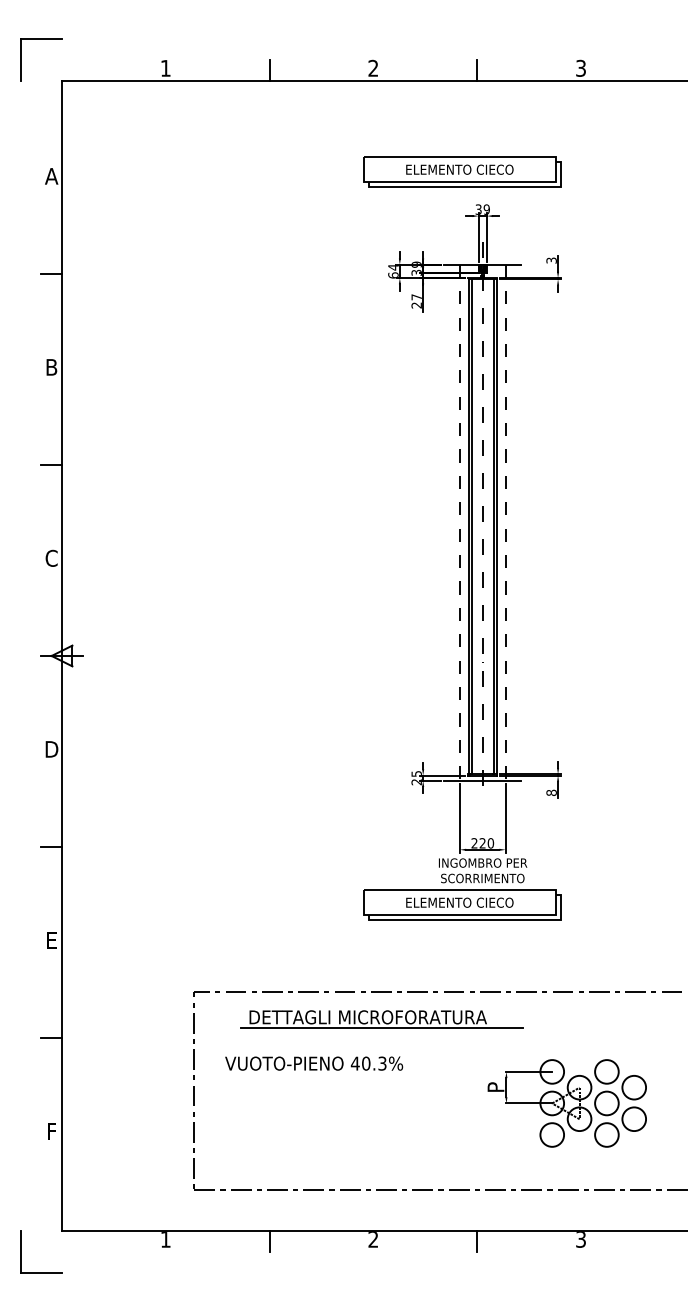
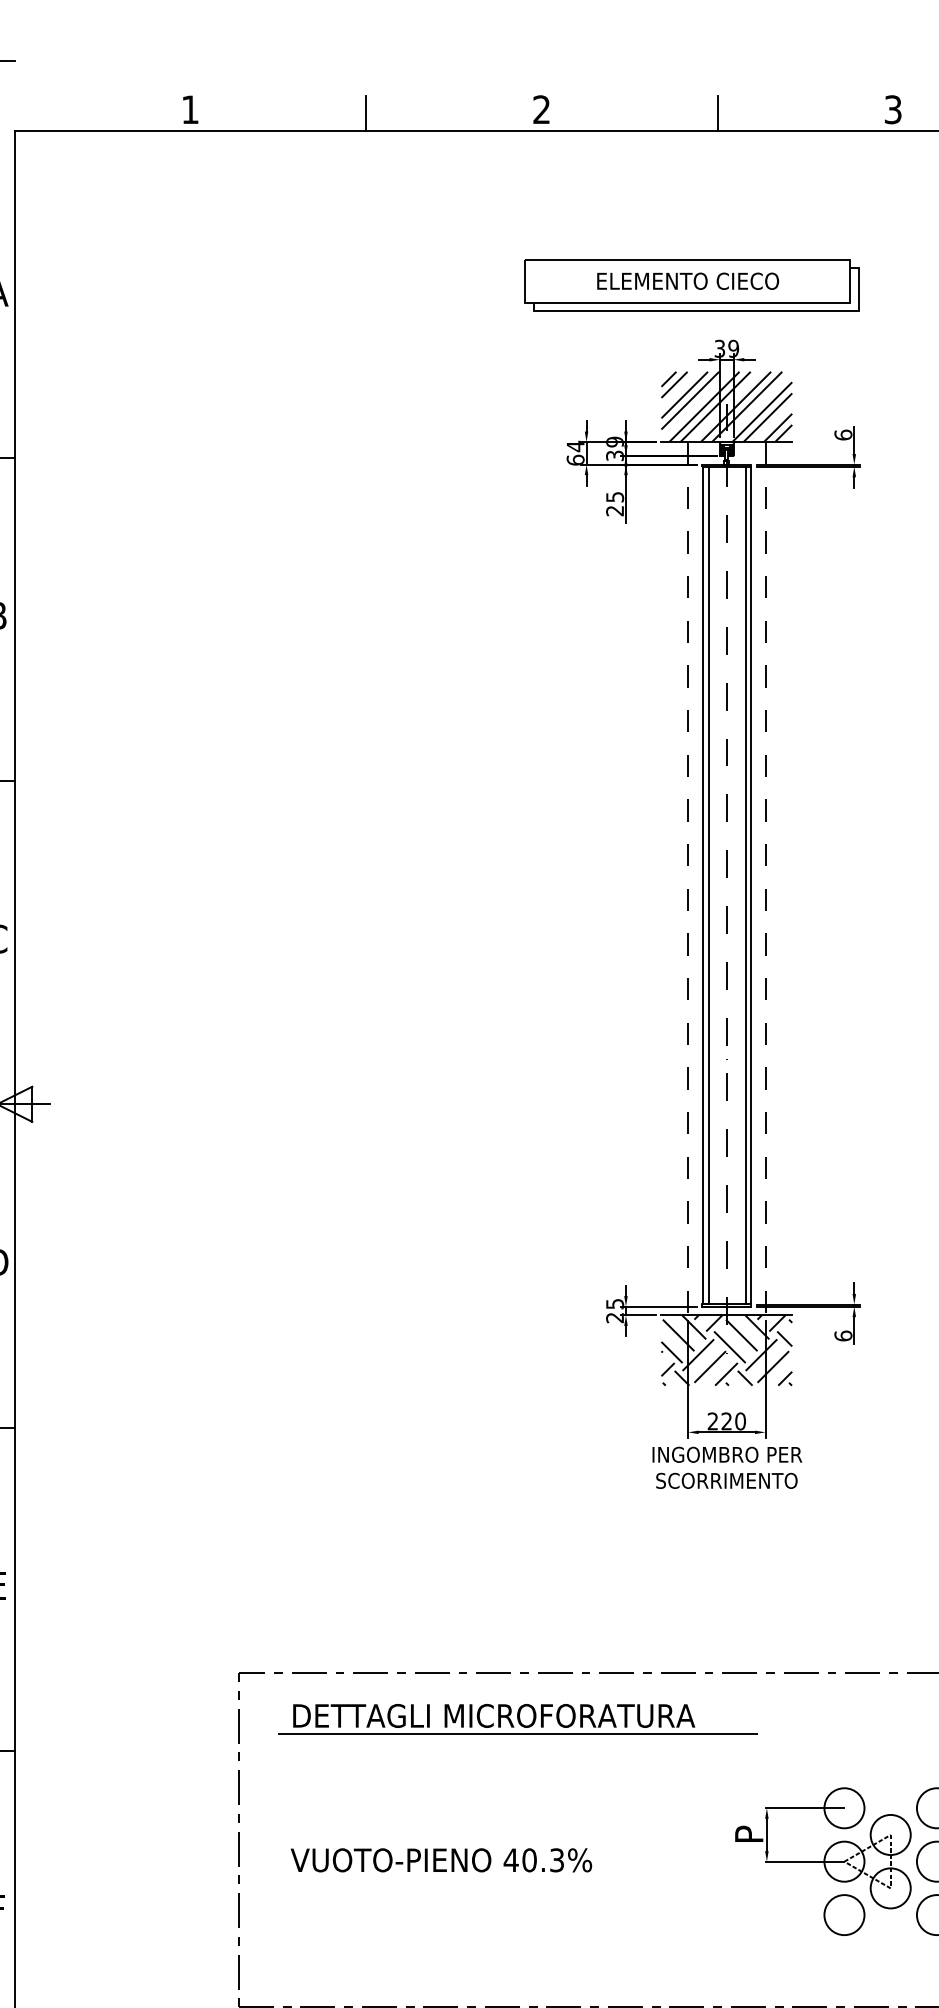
hatch: (482, 243) -> (726, 406), added
text: (551, 260) -> (843, 434), 3 -> 6
text: (416, 297) -> (614, 497), 27 -> 25
text: (551, 792) -> (843, 1335), 8 -> 6
hatch: (482, 801) -> (726, 1350), added
part: (462, 904) -> (692, 1524), removed
part: (381, 1019) -> (516, 1719), moved
text: (314, 1063) -> (442, 1860), moved

